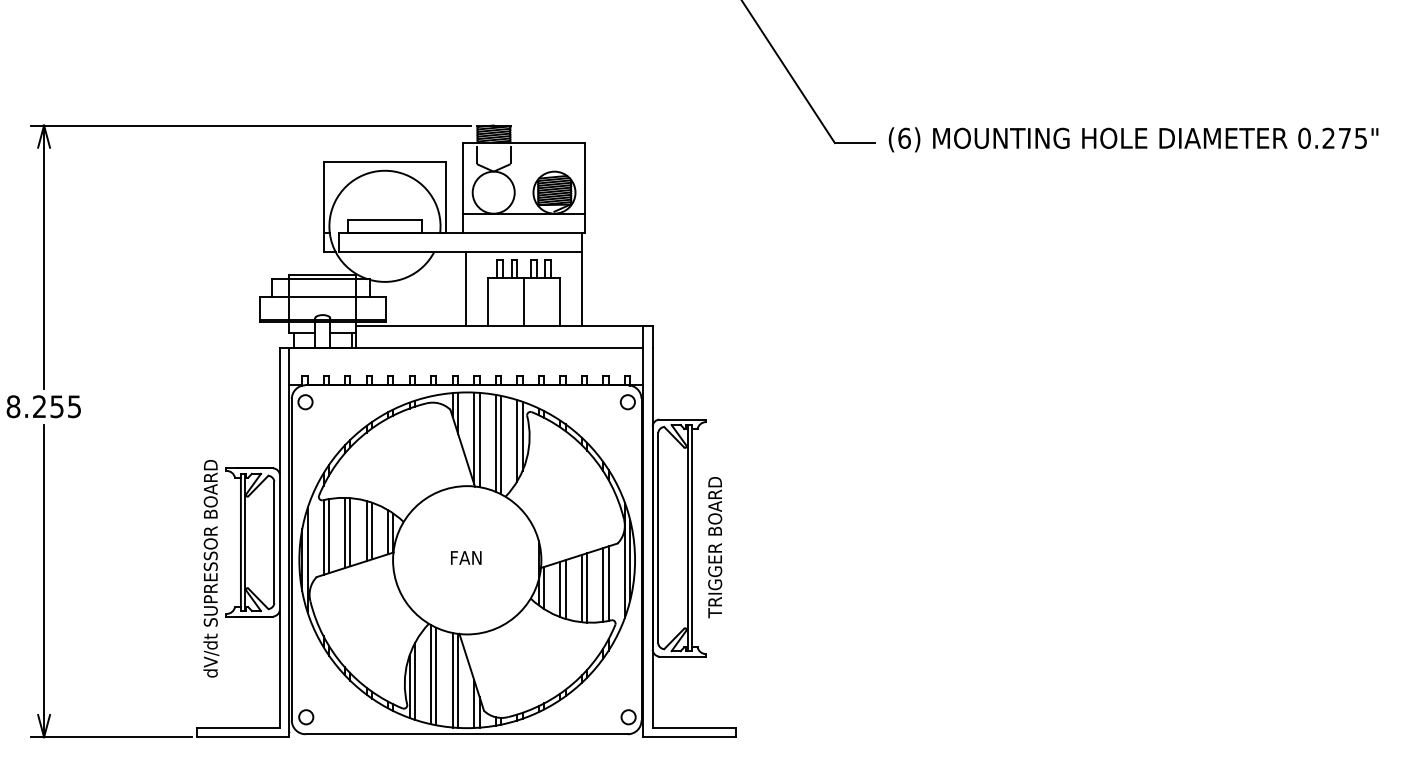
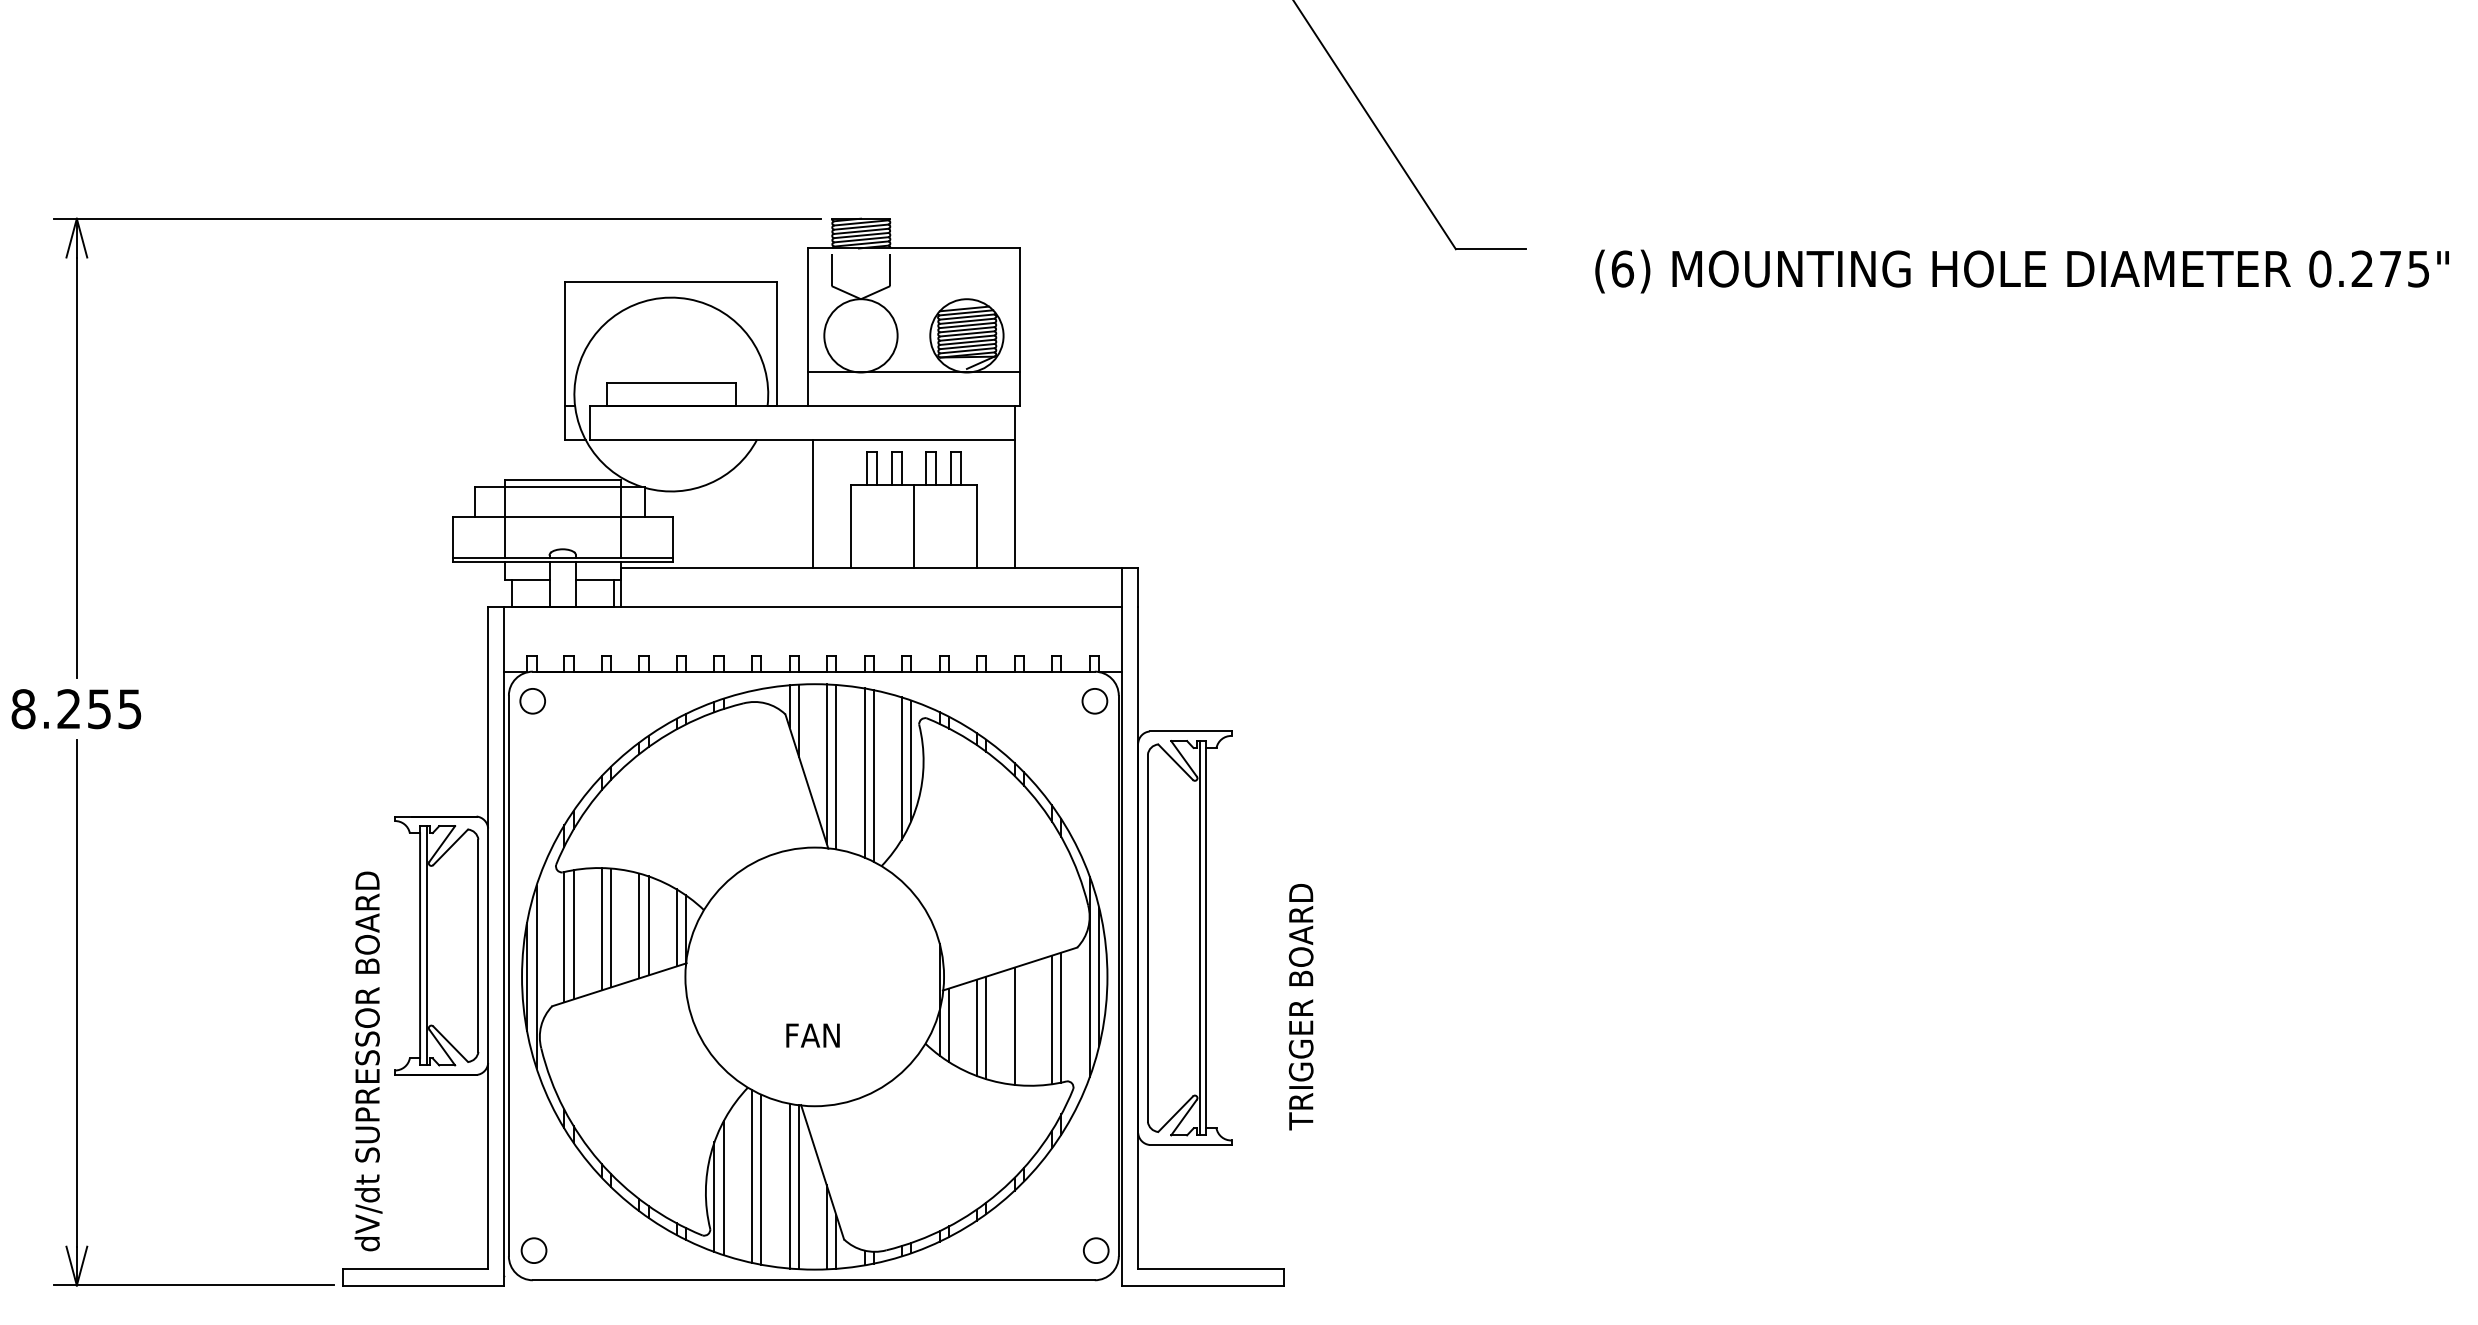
text: (1133, 139) -> (2022, 270), moved
text: (715, 547) -> (1301, 1006), moved
text: (466, 557) -> (813, 1034), moved
text: (211, 568) -> (368, 1060), moved
line: (587, 587) -> (1024, 1024), removed

